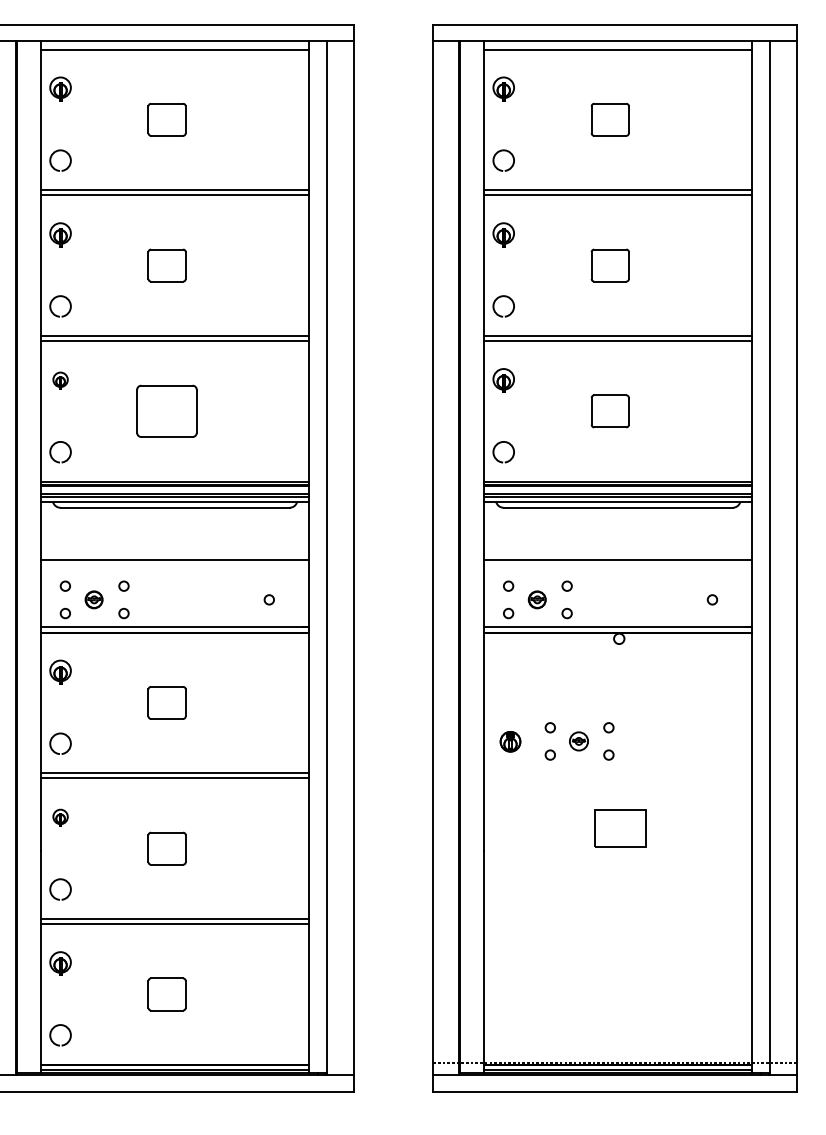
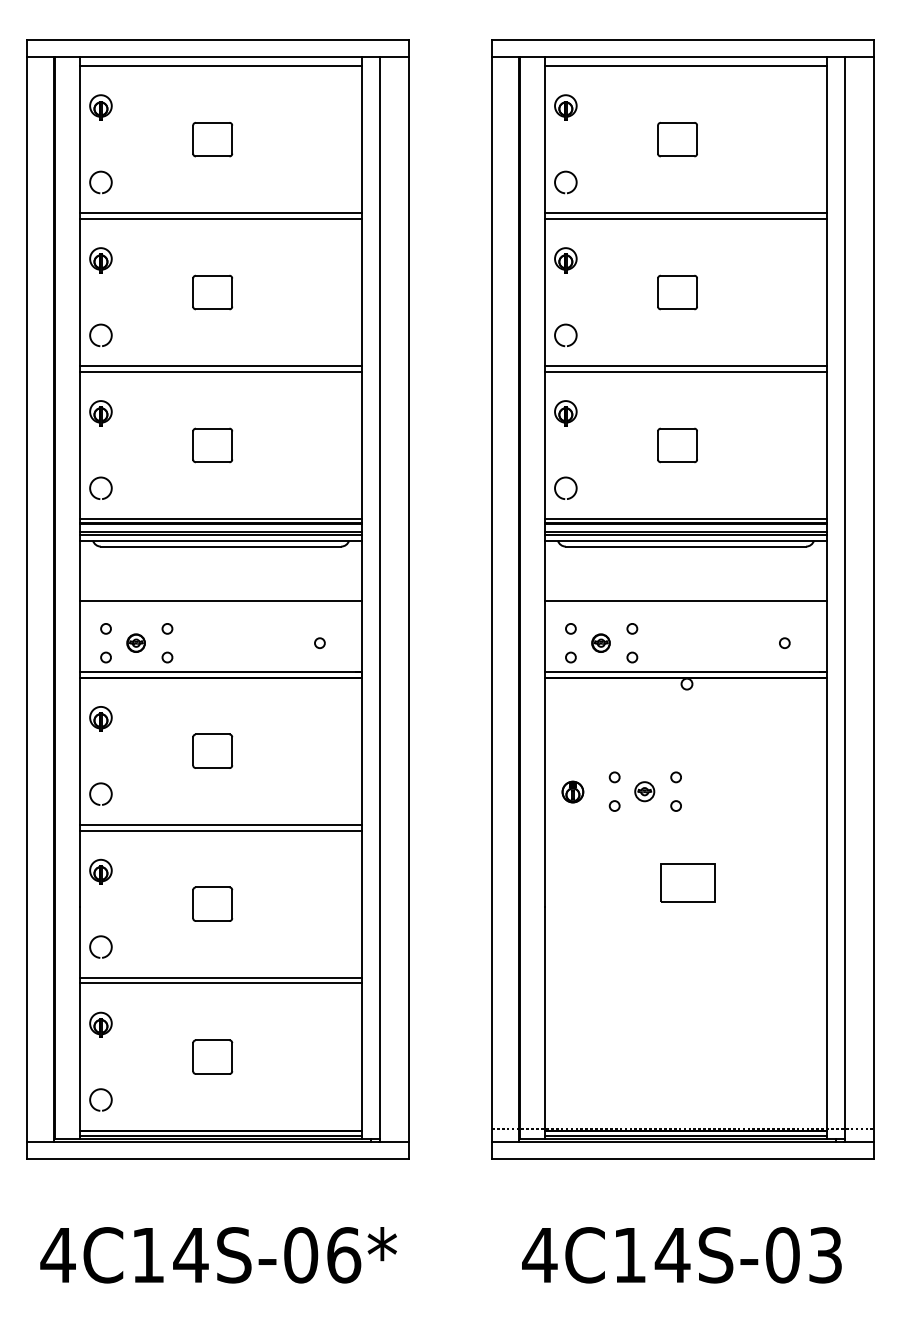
part: (60, 380) -> (100, 413), size x1.43
part: (166, 411) -> (212, 445), size x0.62
part: (60, 817) -> (100, 871), size x1.43

